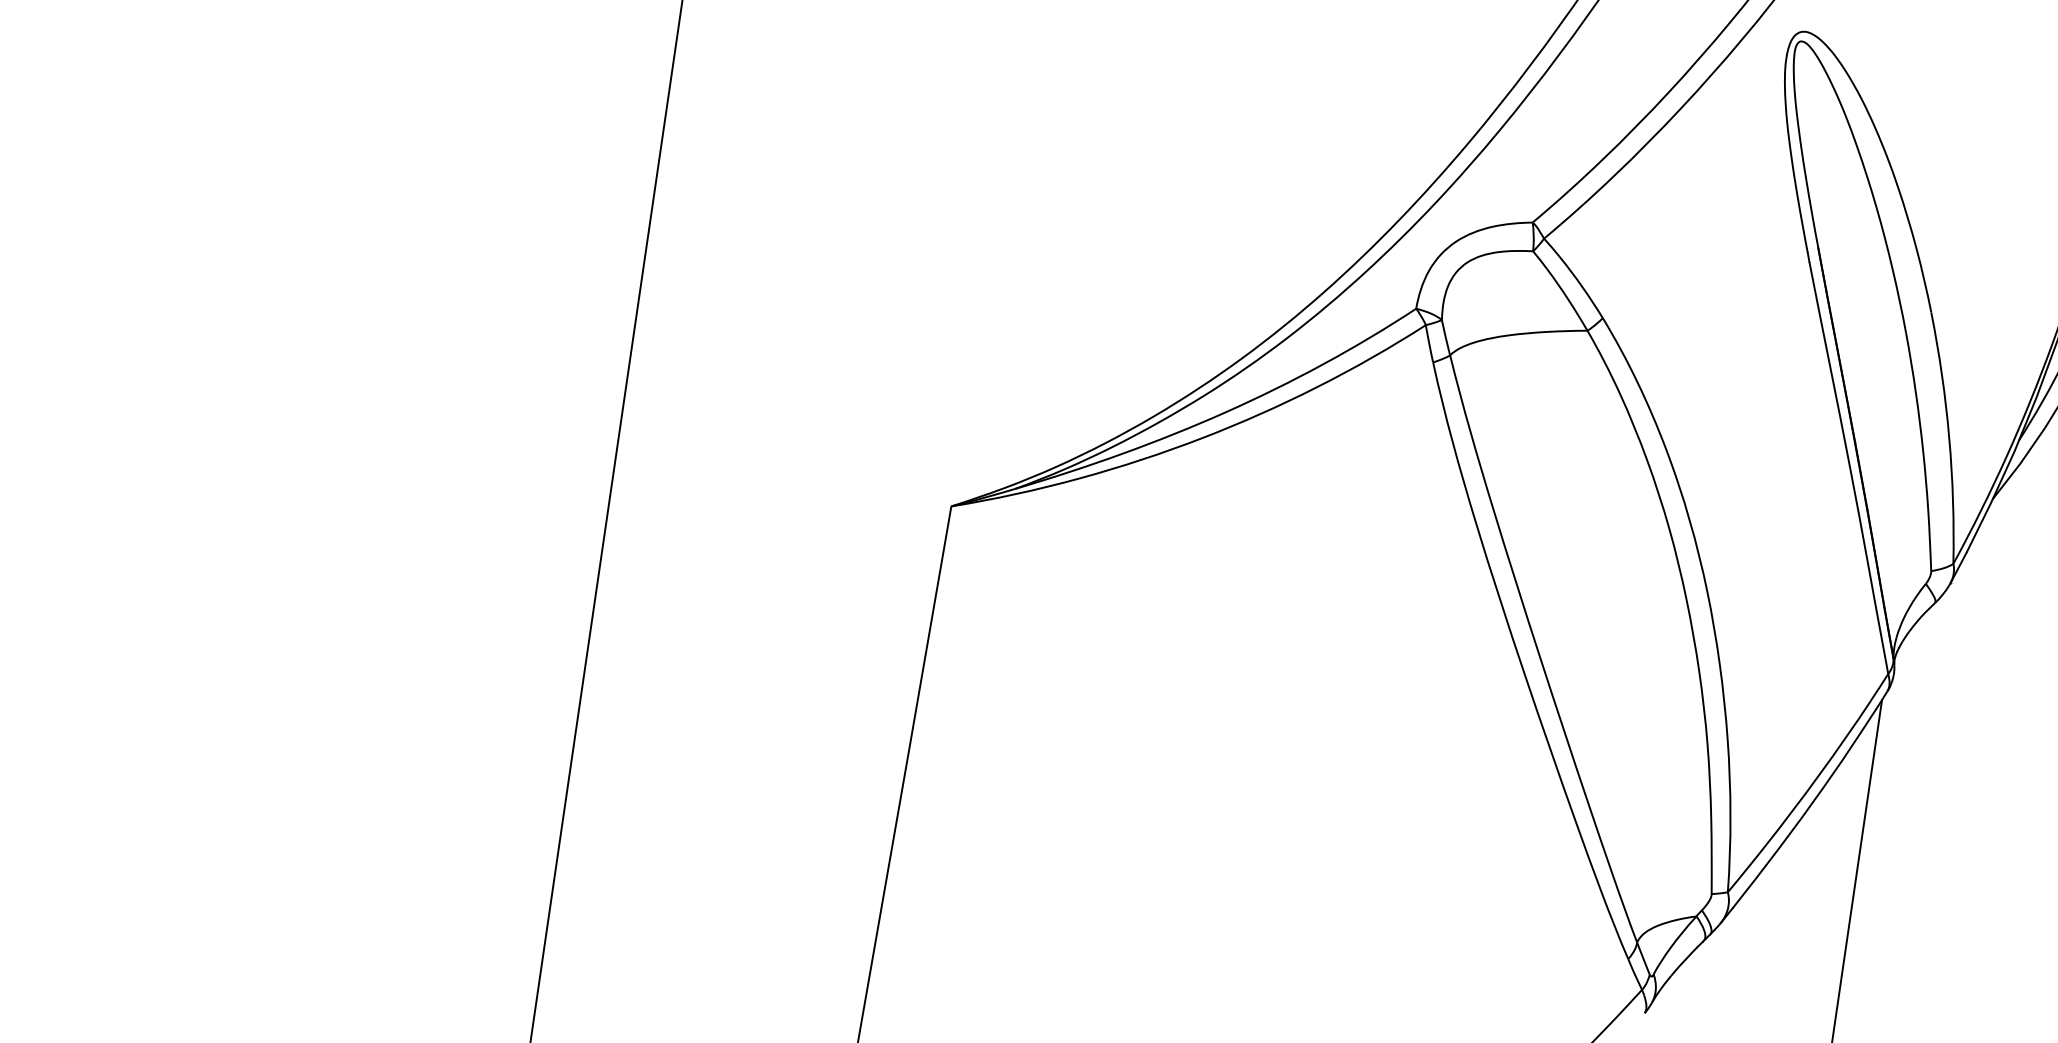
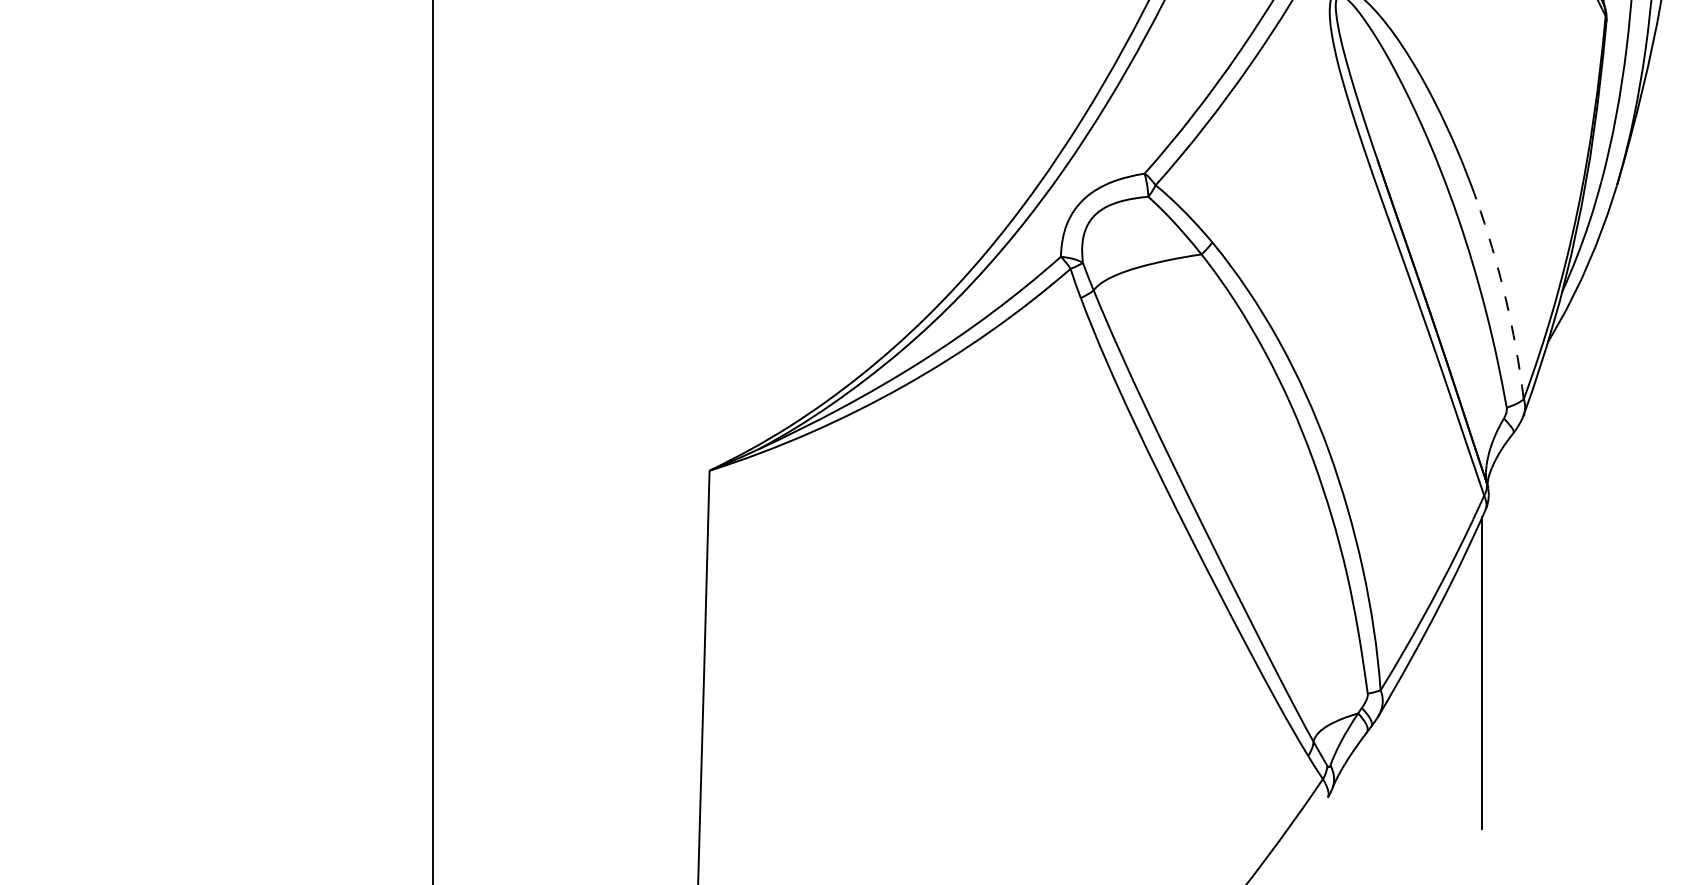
arc: (1949, 438) -> (1505, 298), solid -> dashed

